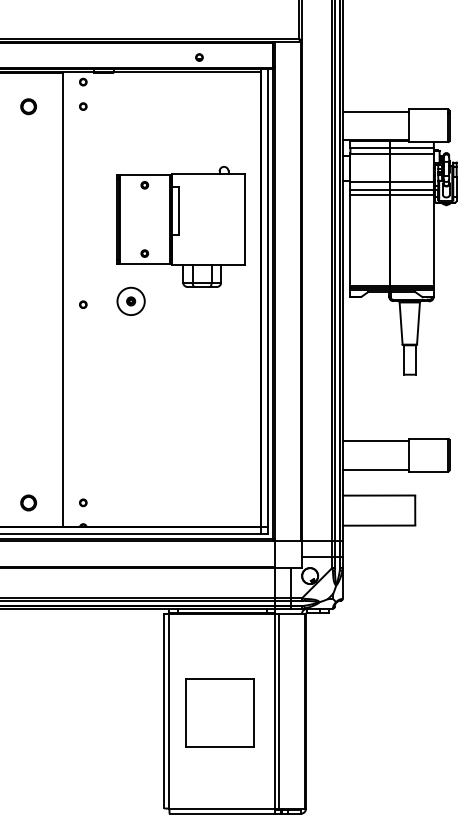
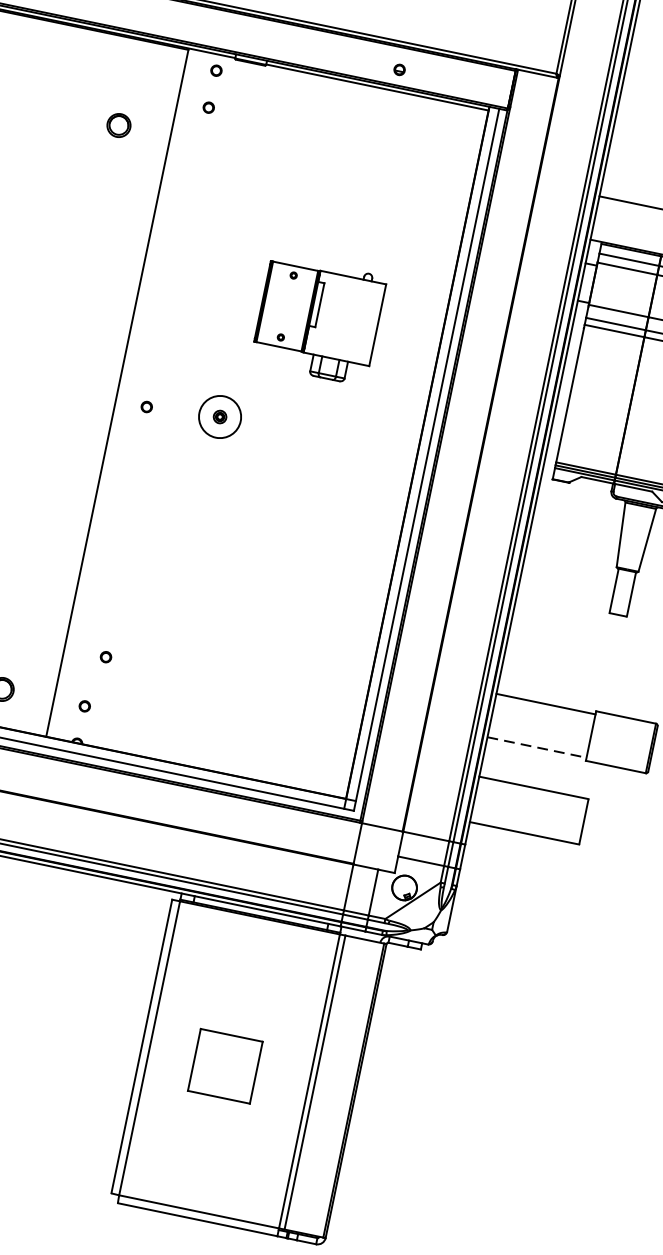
part: (28, 106) -> (118, 125), moved
part: (180, 226) -> (318, 319), size x0.6
part: (90, 468) -> (106, 656), added
line: (375, 469) -> (536, 747), solid -> dashed
part: (219, 712) -> (224, 1065), size x0.6

